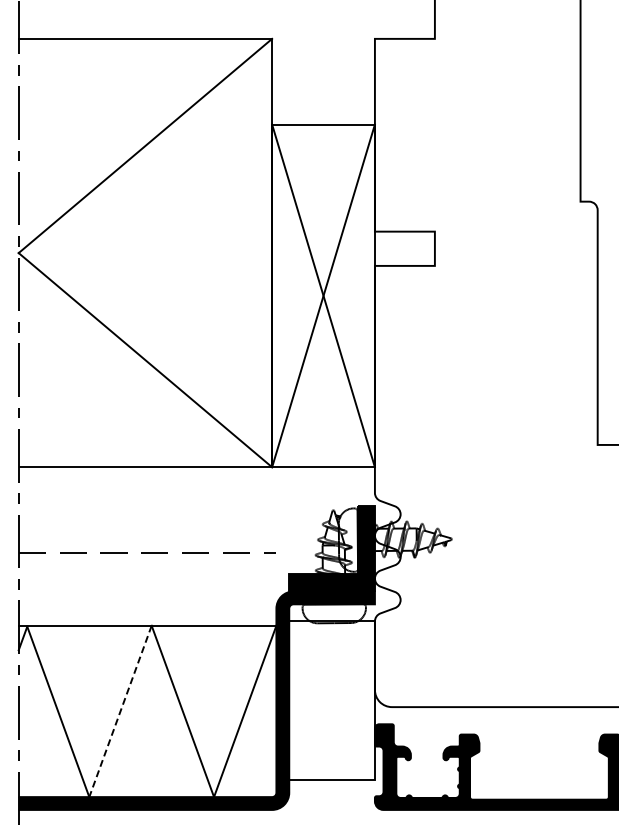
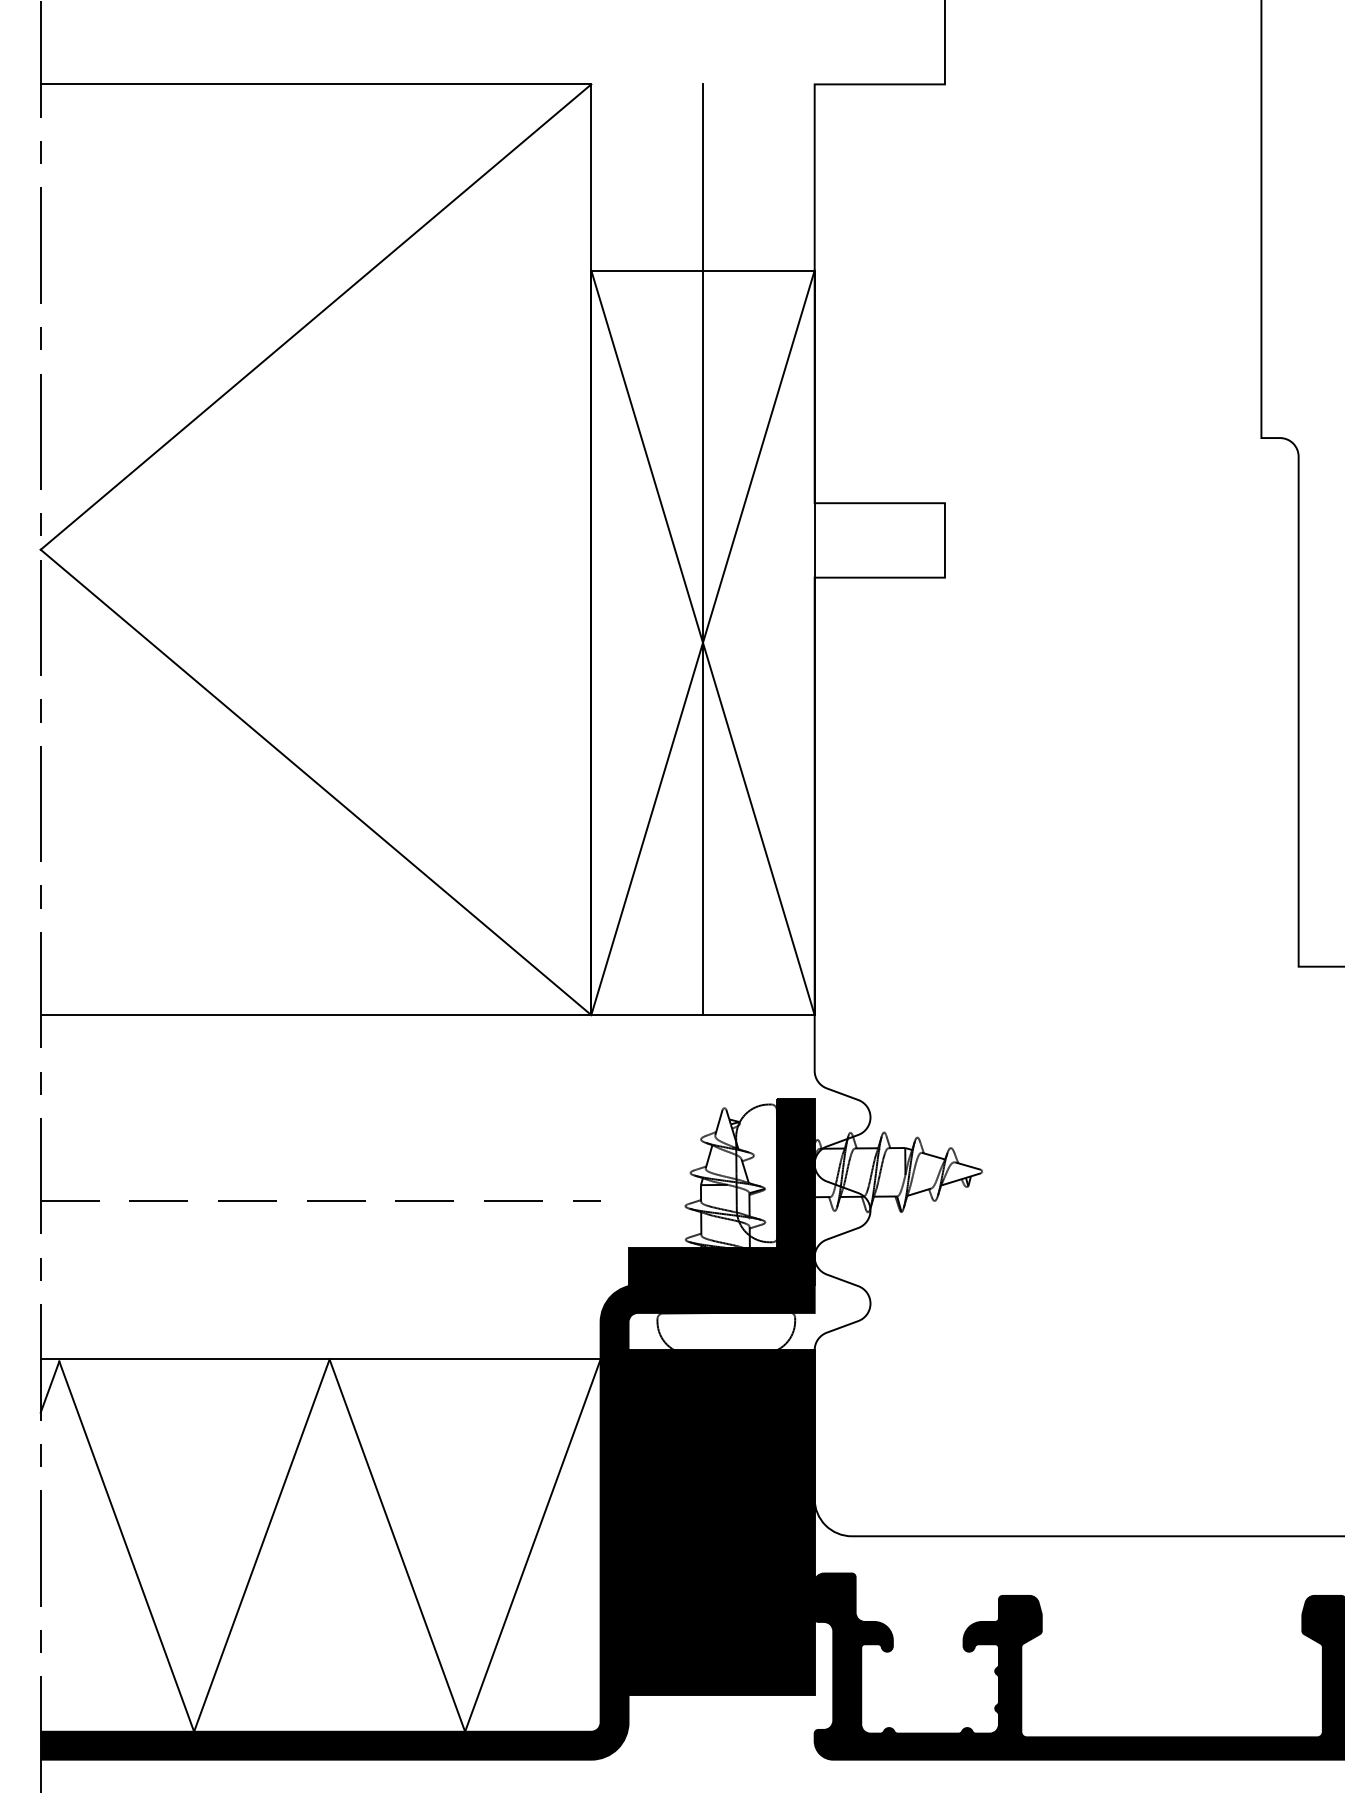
line: (323, 252) -> (702, 548), added
fill: (331, 700) -> (720, 1521), added
line: (120, 711) -> (261, 1545), dashed -> solid

